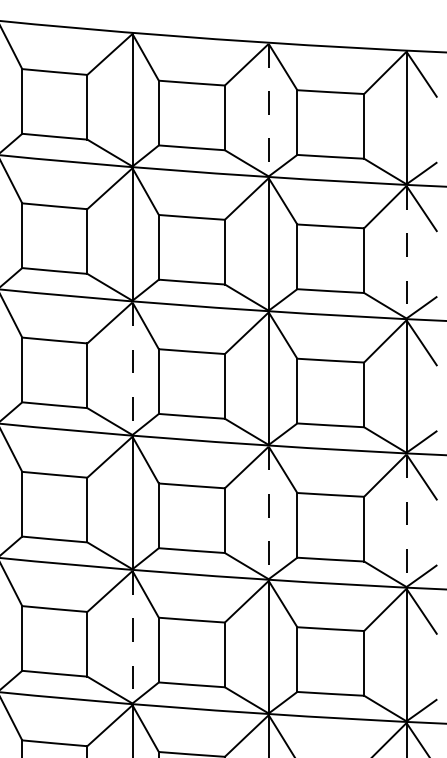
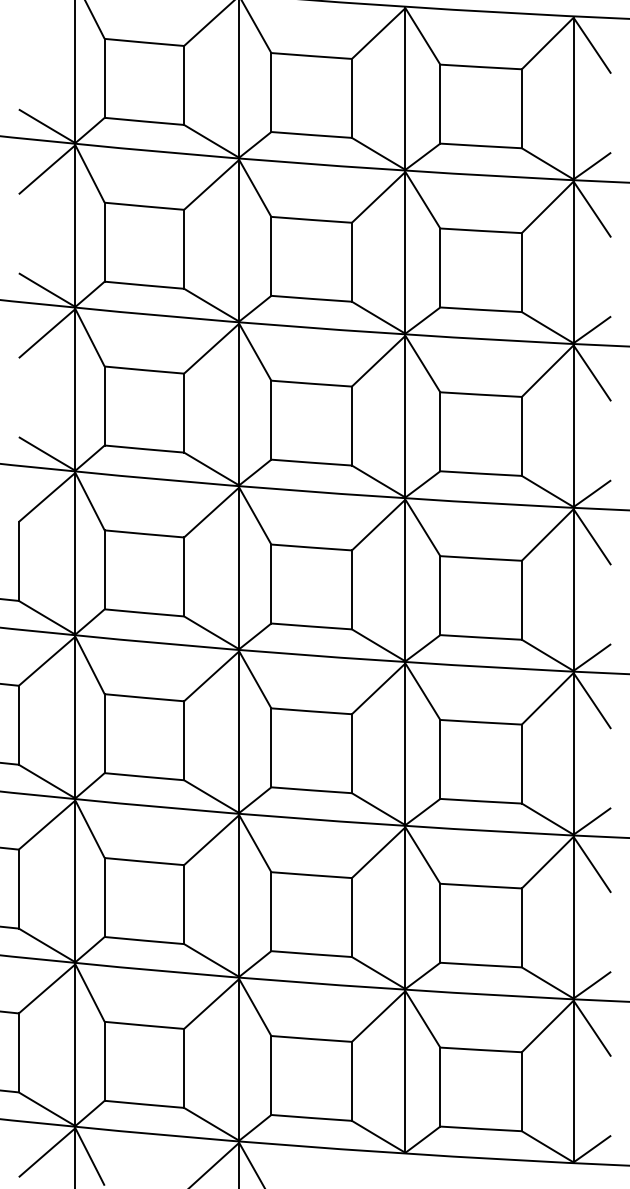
line: (268, 110) -> (405, 89), dashed -> solid
line: (406, 252) -> (573, 262), dashed -> solid
line: (132, 368) -> (239, 404), dashed -> solid
line: (268, 512) -> (405, 580), dashed -> solid
line: (406, 521) -> (573, 590), dashed -> solid
line: (132, 637) -> (239, 732), dashed -> solid

